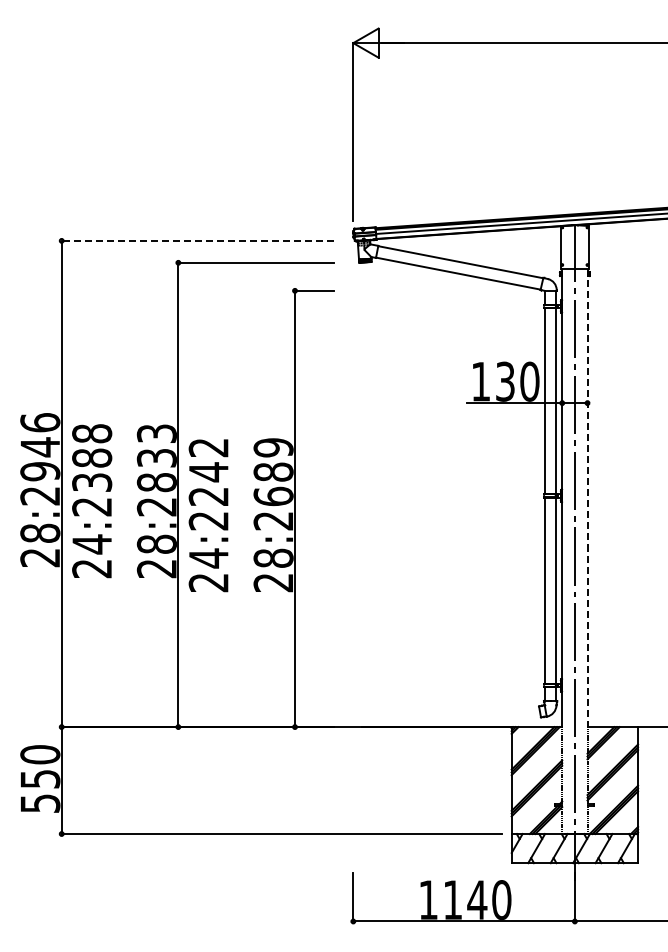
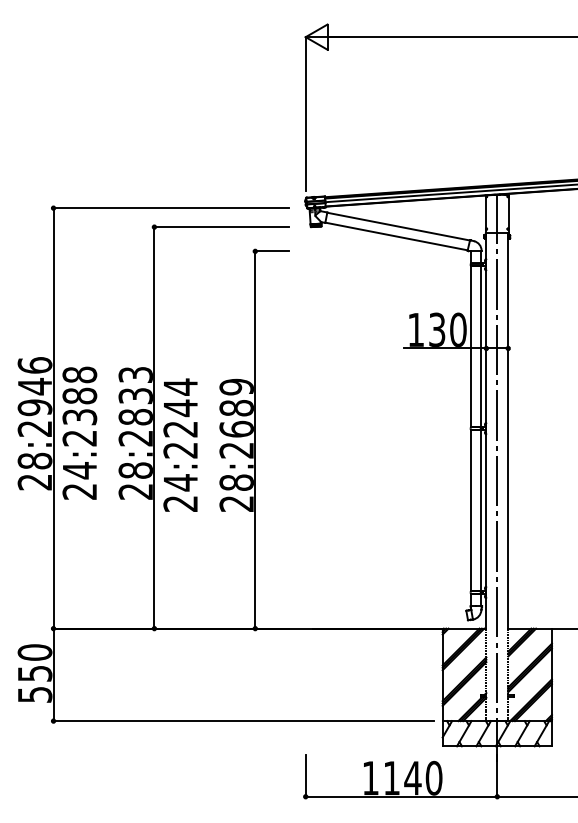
line: (197, 240) -> (170, 207), dashed -> solid
text: (208, 447) -> (180, 386), 24:2242 -> 24:2244
line: (587, 498) -> (508, 430), dashed -> solid

